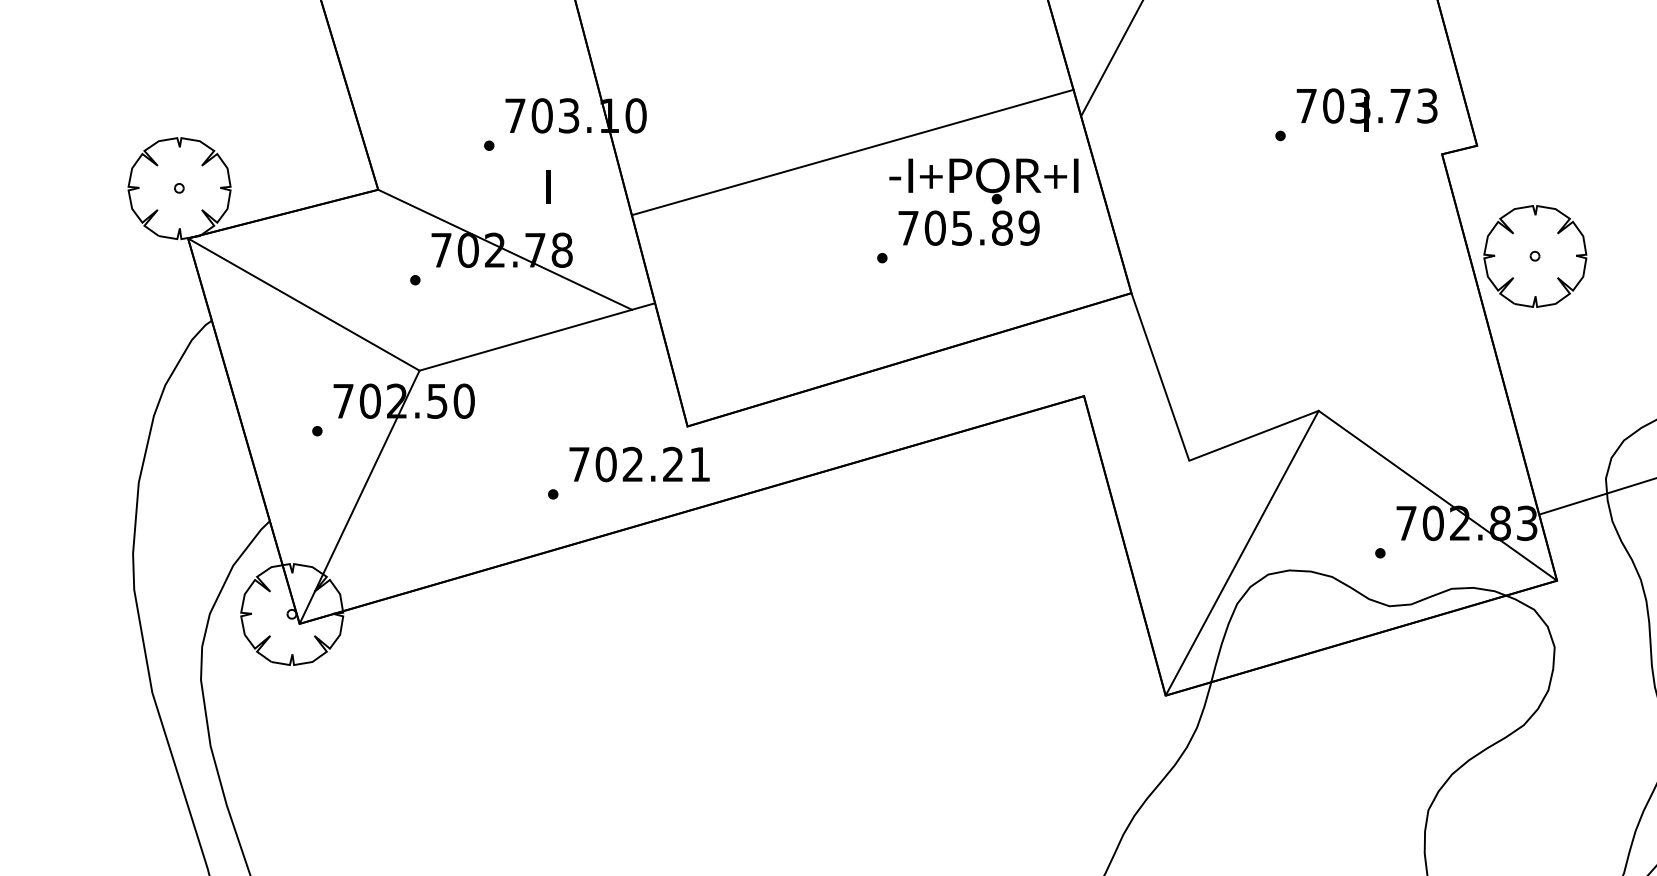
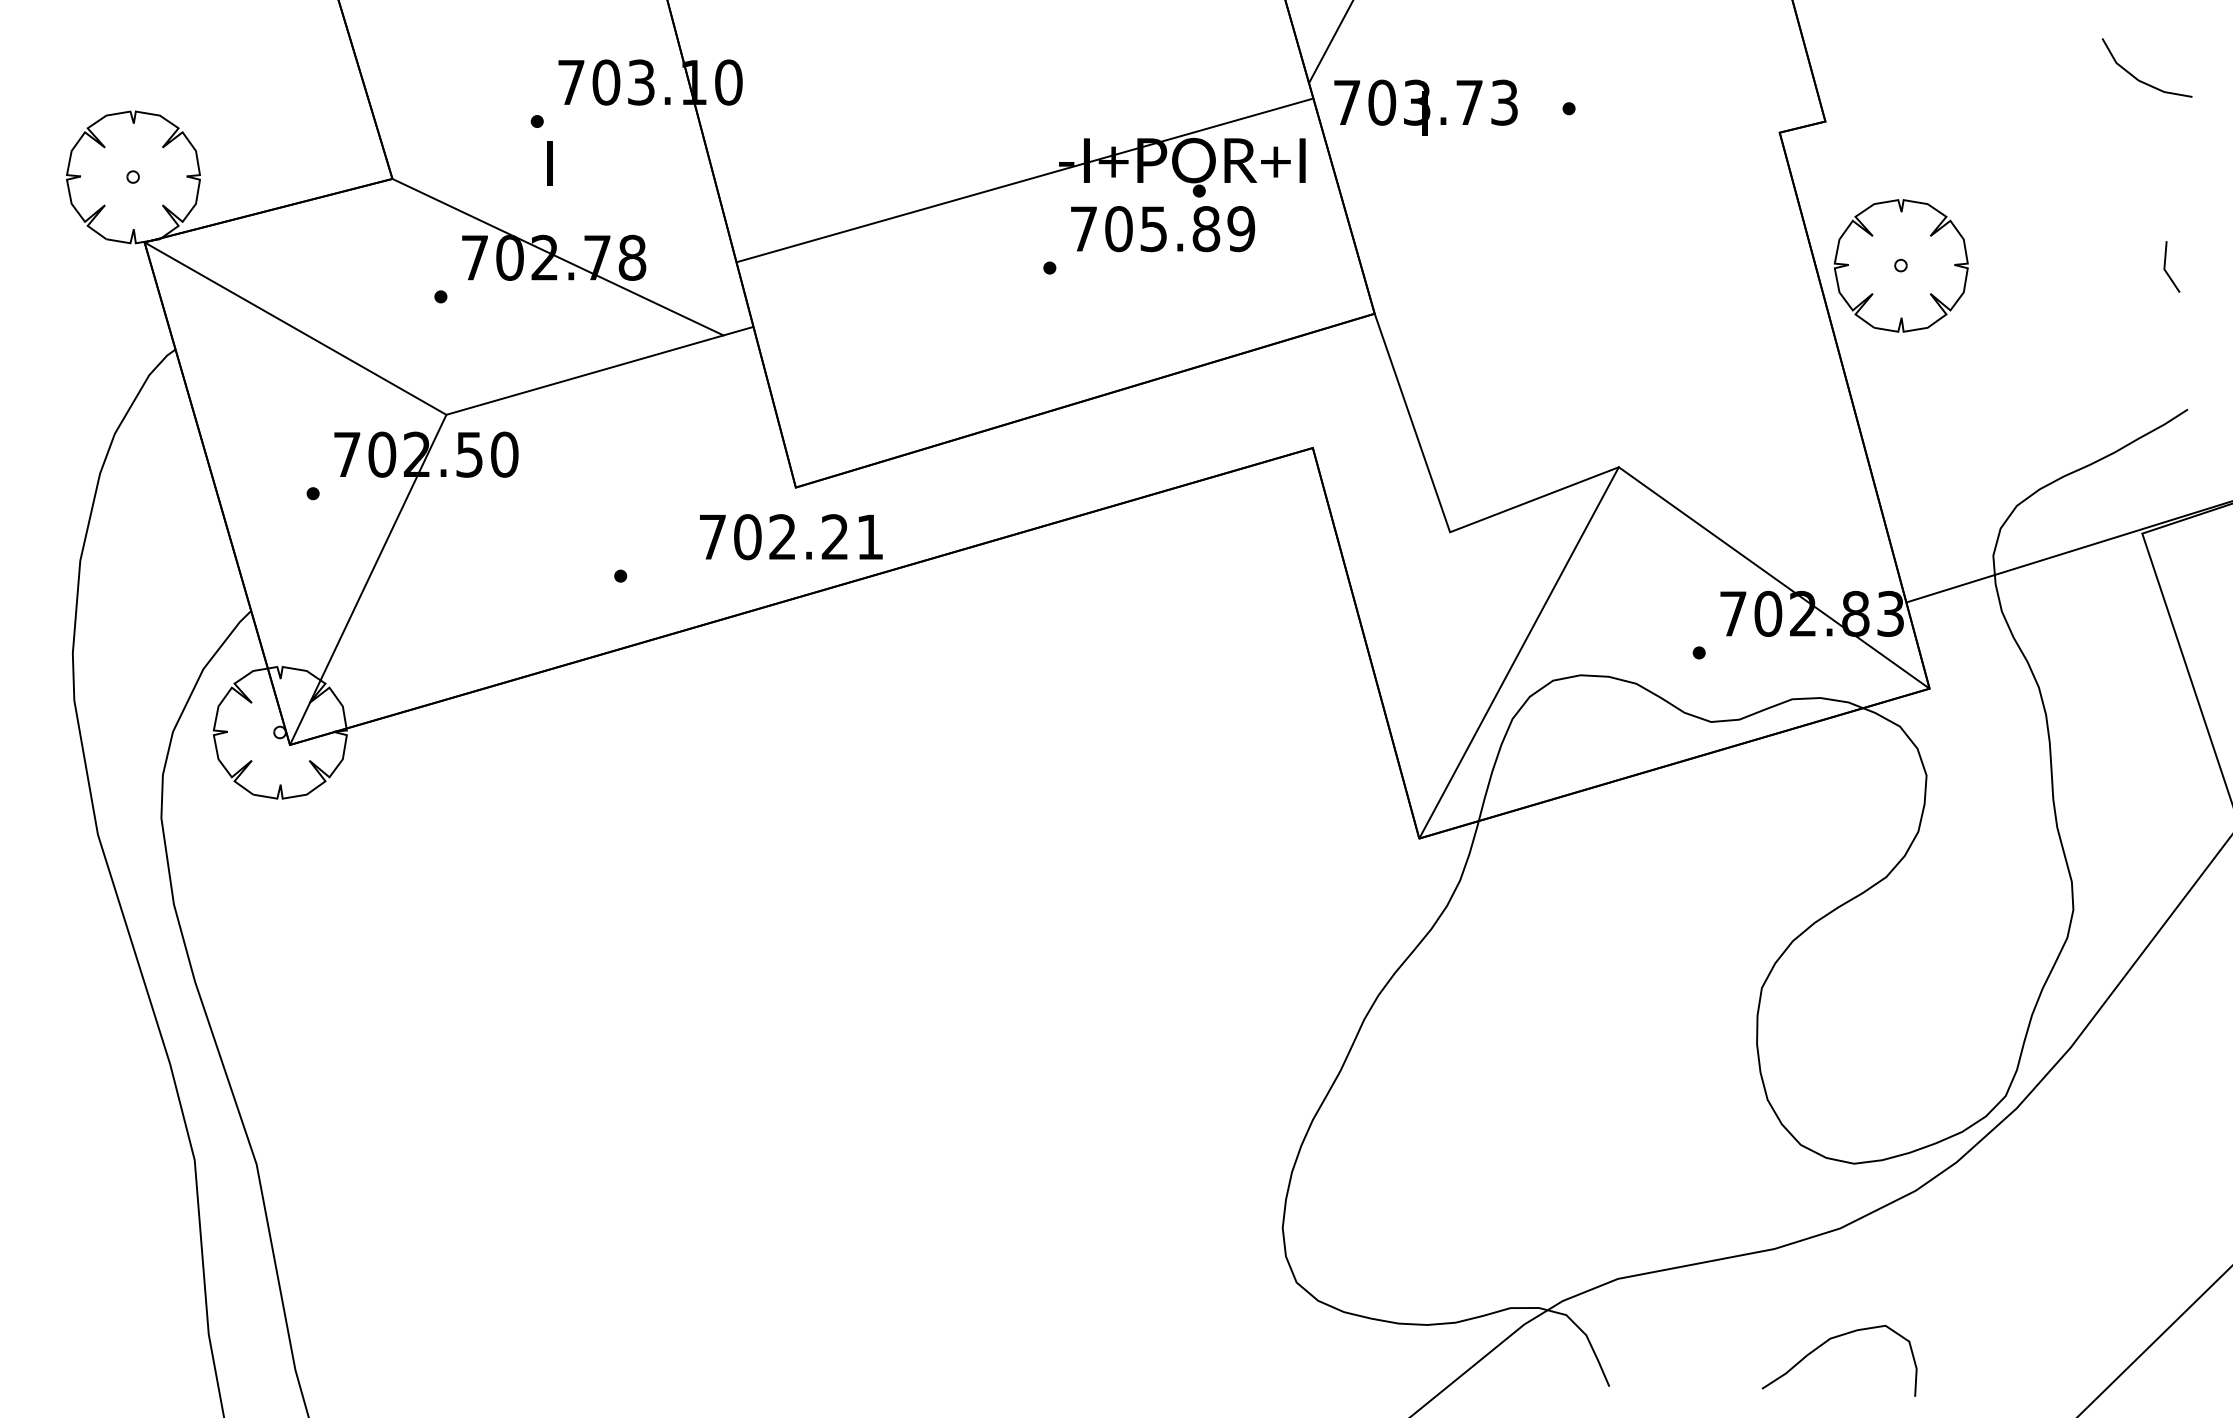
text: (1366, 109) -> (1425, 107), moved
line: (852, 152) -> (1025, 180), moved
text: (548, 187) -> (549, 163), moved
text: (639, 464) -> (791, 537), moved

